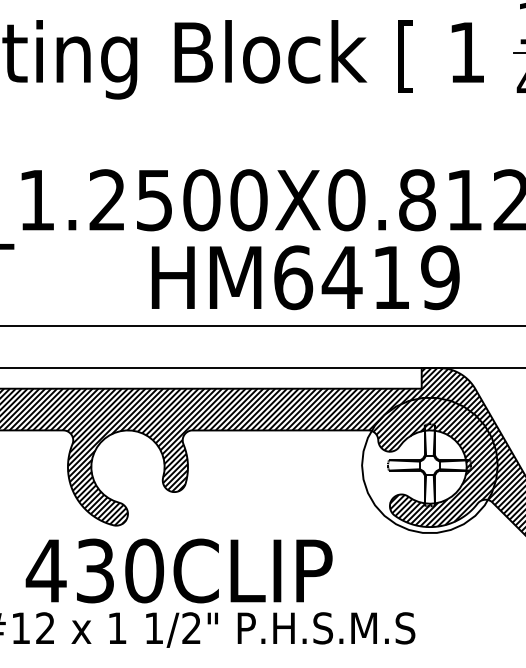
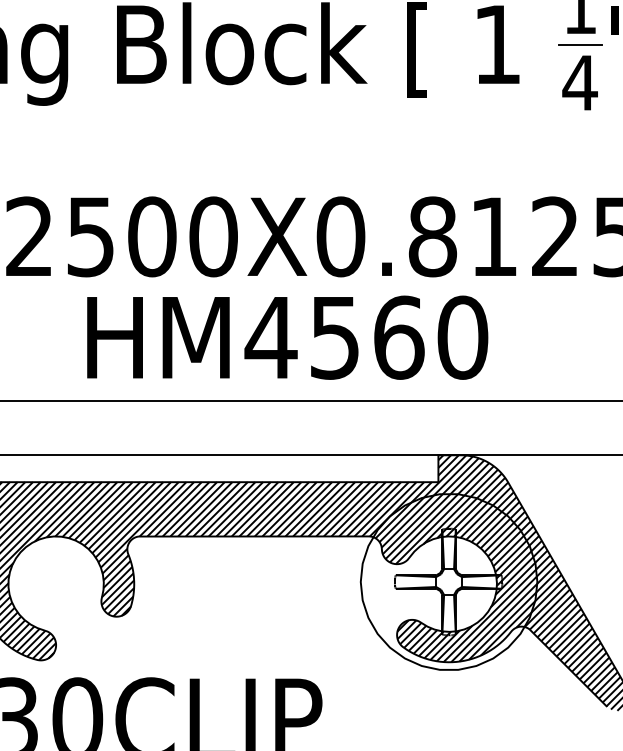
text: (365, 277) -> (365, 337), HM6419 -> HM4560

